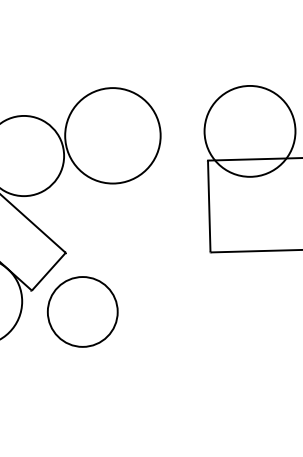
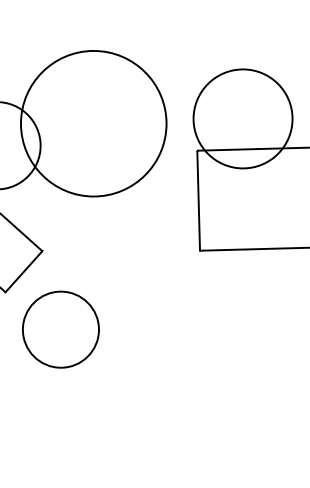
circle: (112, 135) -> (93, 123), size x1.4
circle: (82, 311) -> (60, 329), moved

